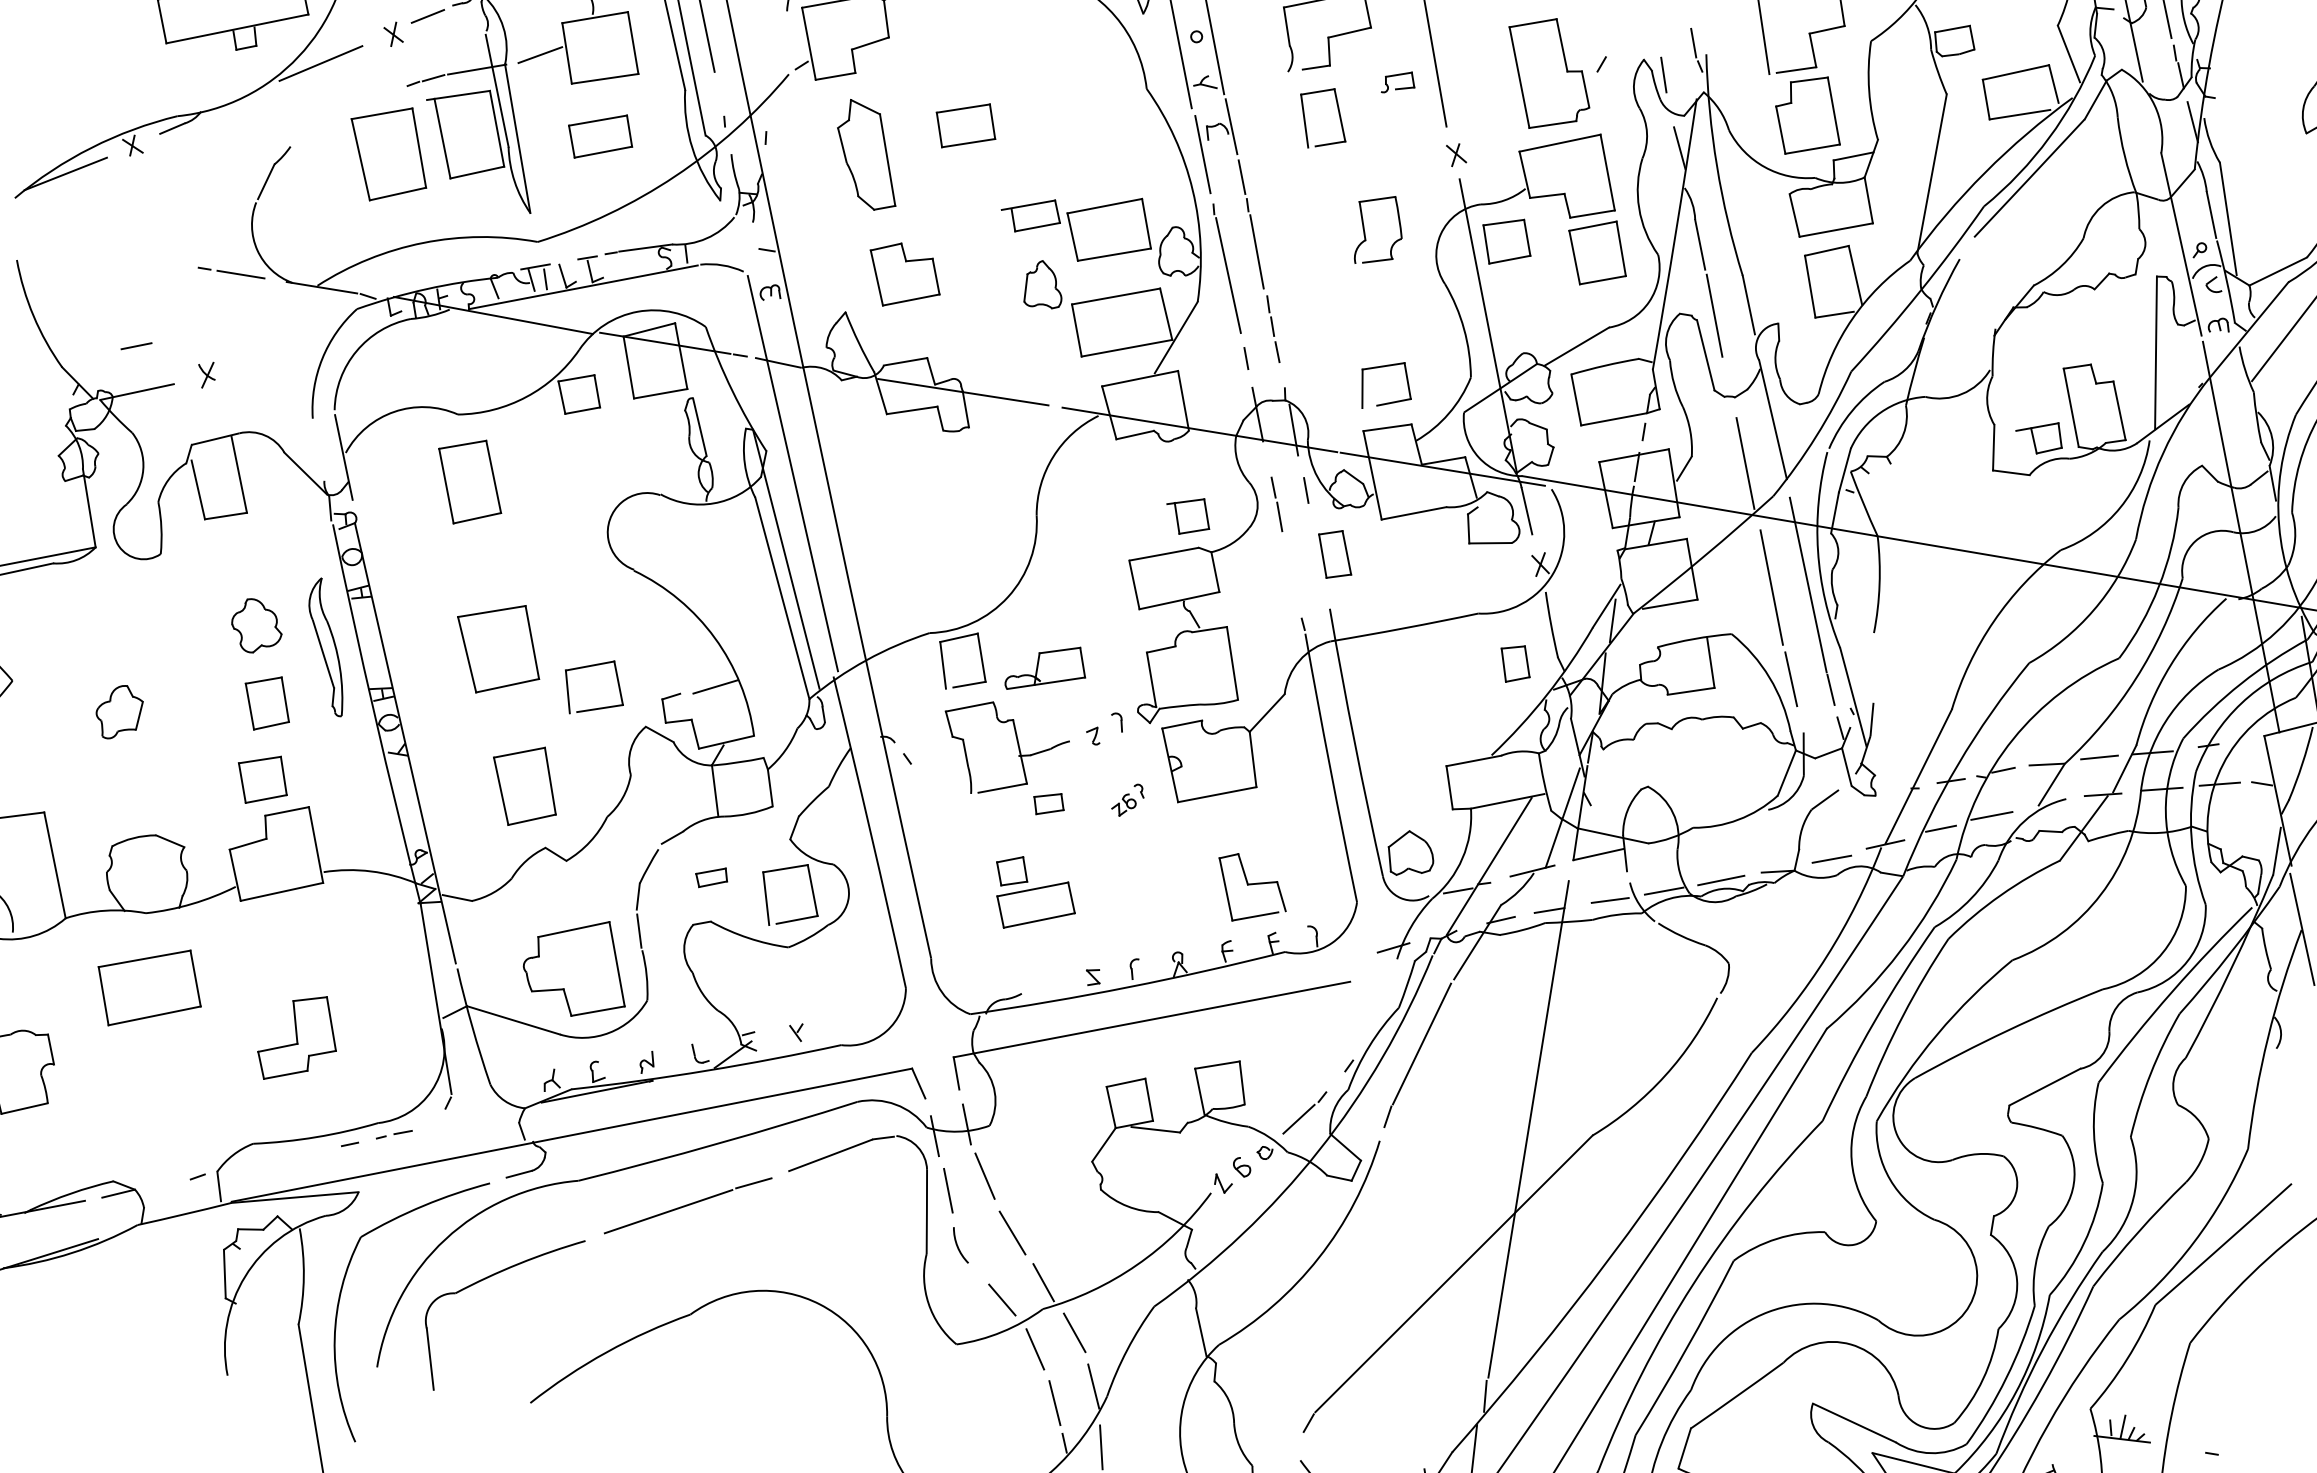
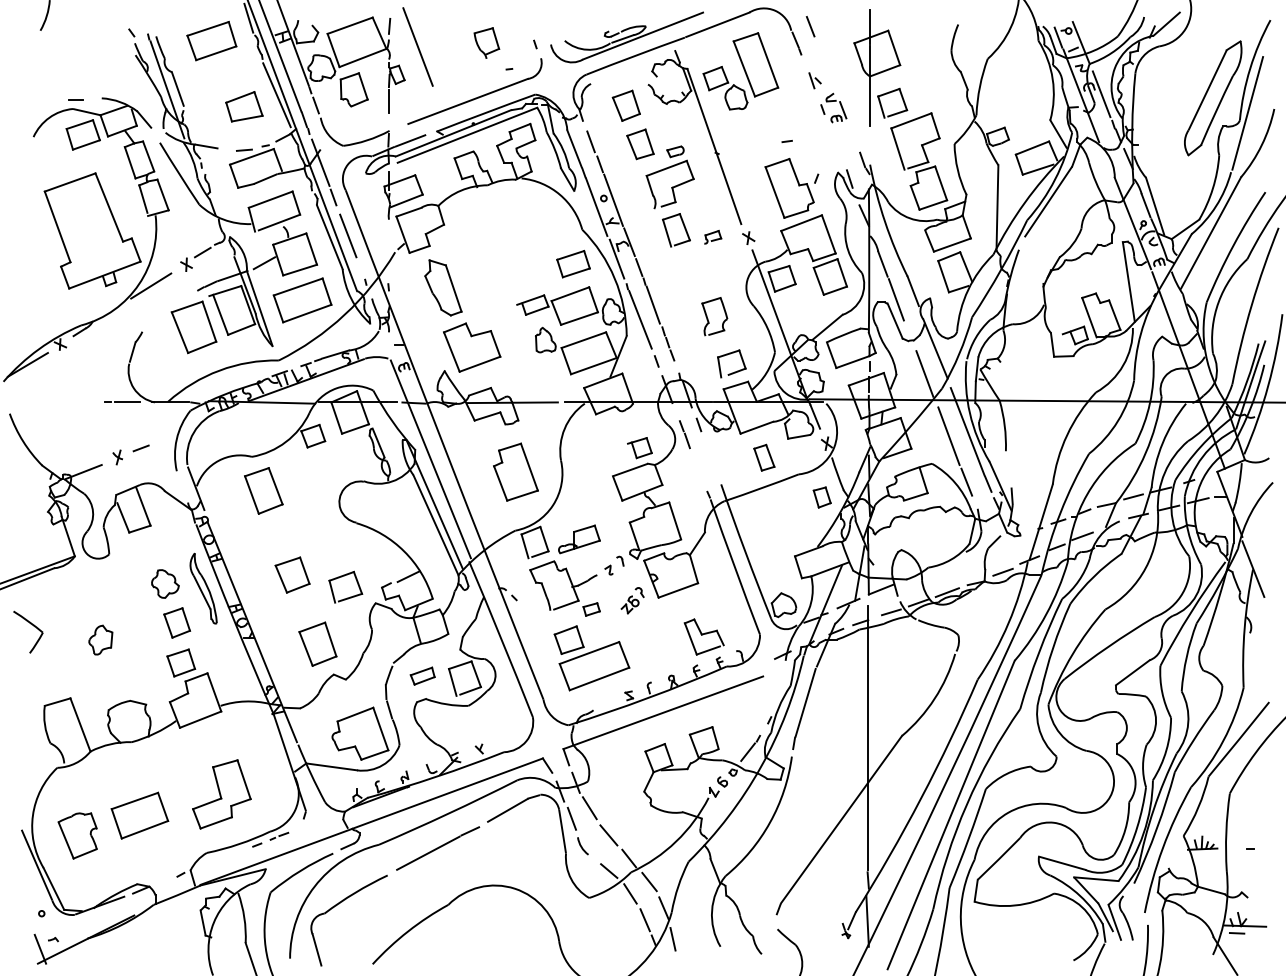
part: (1400, 81) -> (713, 236), moved
part: (966, 124) -> (573, 263), moved
part: (600, 136) -> (302, 300), size x1.67
part: (1366, 231) -> (708, 318), moved
part: (904, 276) -> (472, 347), size x1.43
line: (135, 346) -> (140, 448), moved
part: (947, 522) -> (515, 471), added
part: (1335, 554) -> (764, 457), moved
part: (498, 647) -> (292, 574), size x0.71
part: (1128, 799) -> (632, 600), size x1.43
part: (711, 876) -> (422, 675), size x1.43
part: (1033, 895) -> (591, 658), size x1.67
part: (148, 987) -> (139, 815), moved
part: (298, 1038) -> (221, 794), size x1.43

